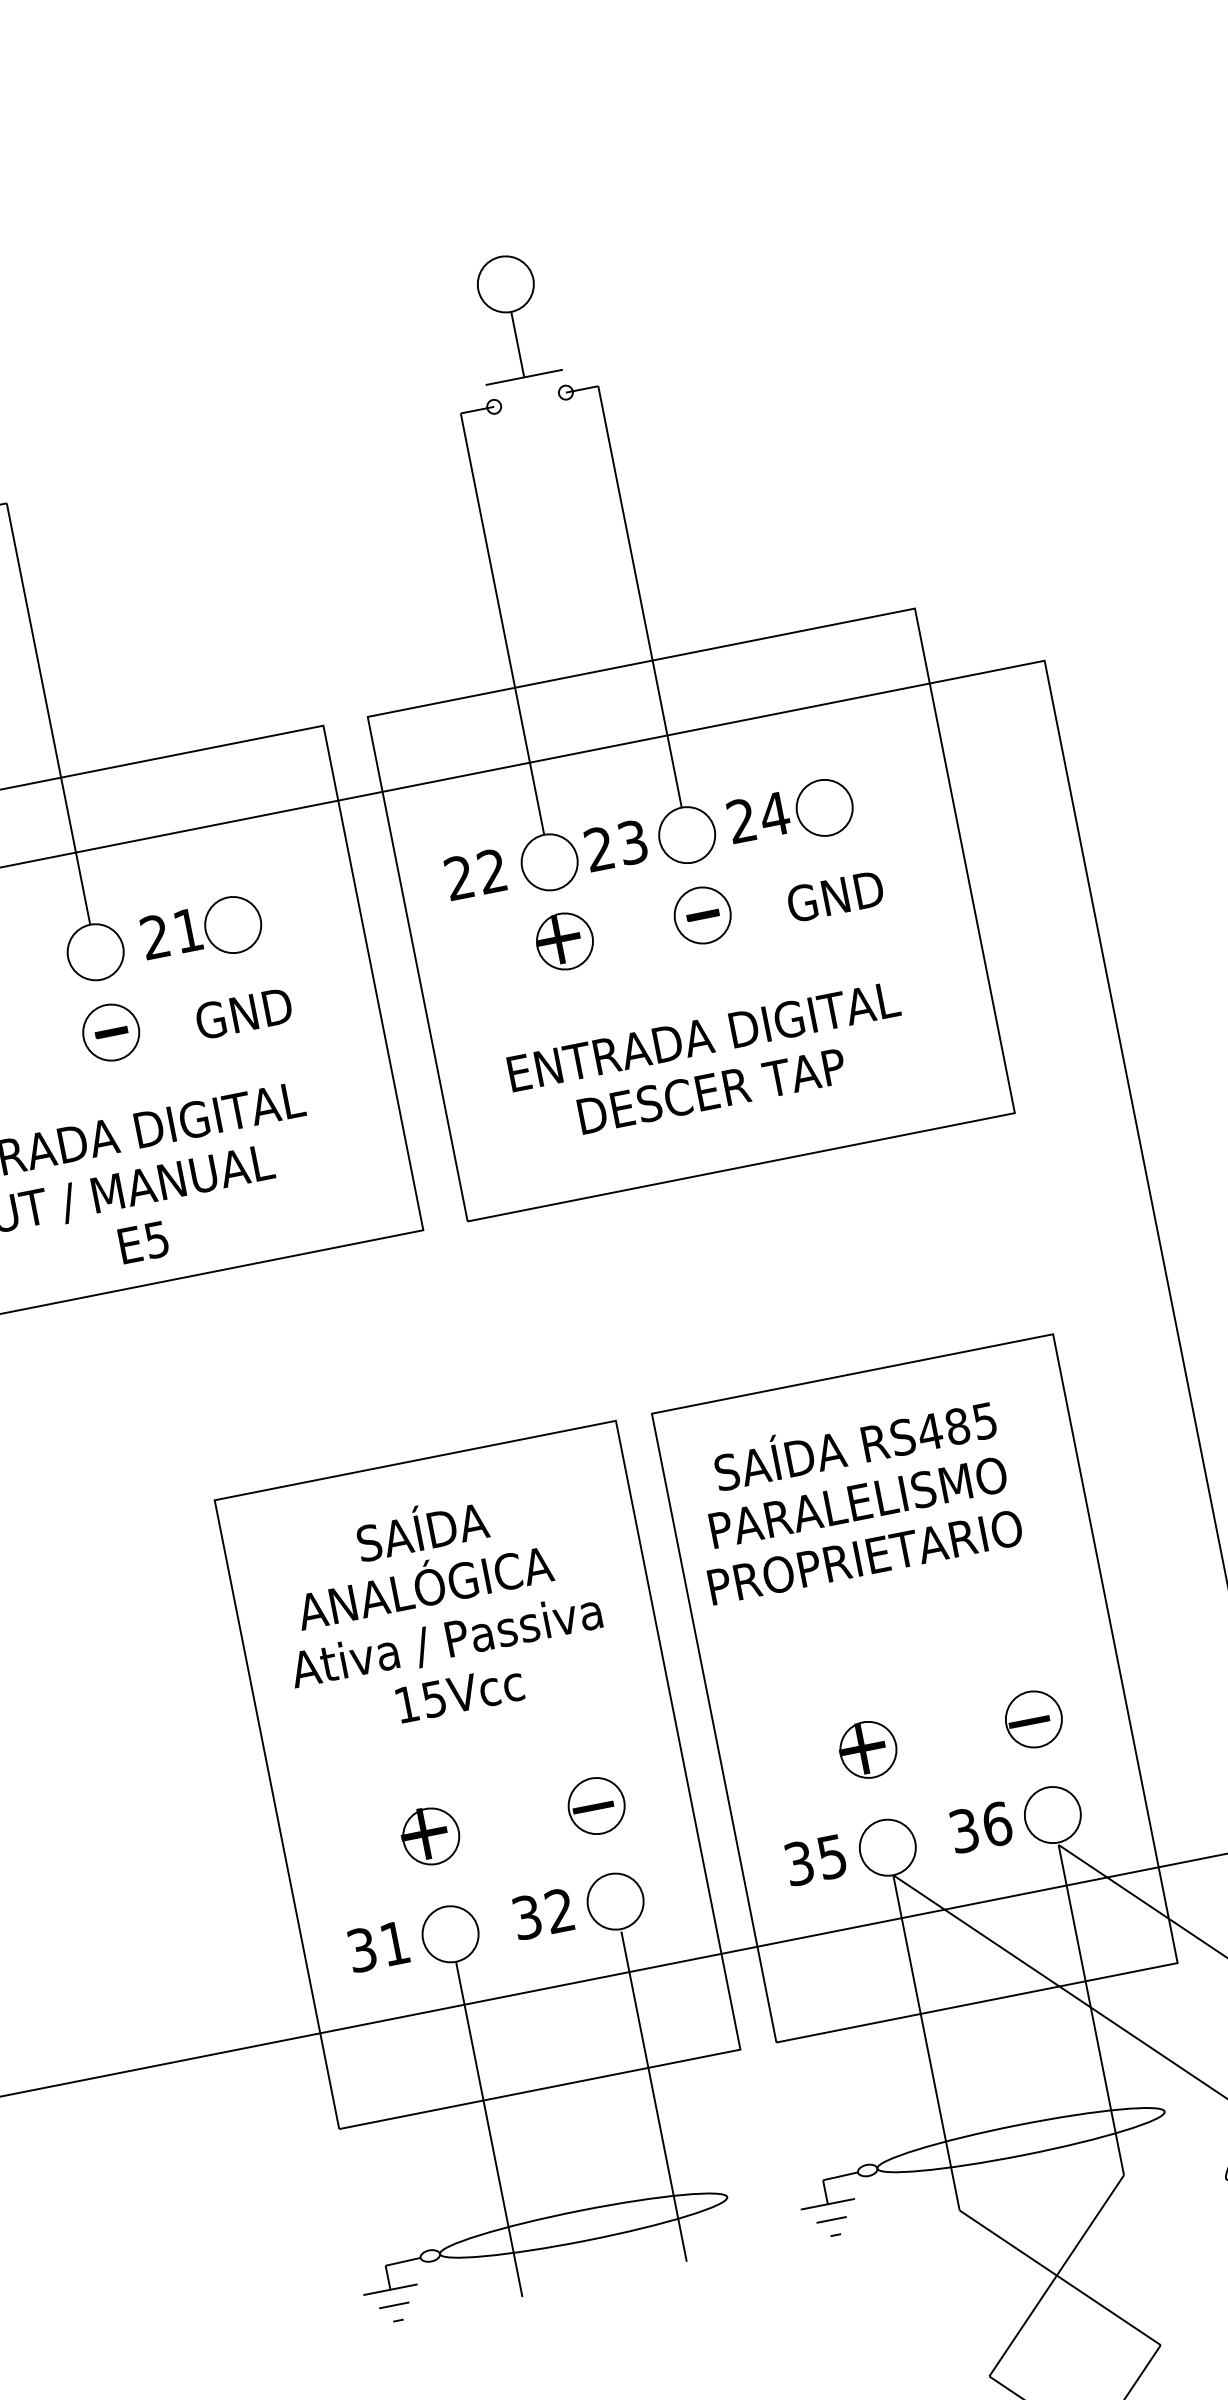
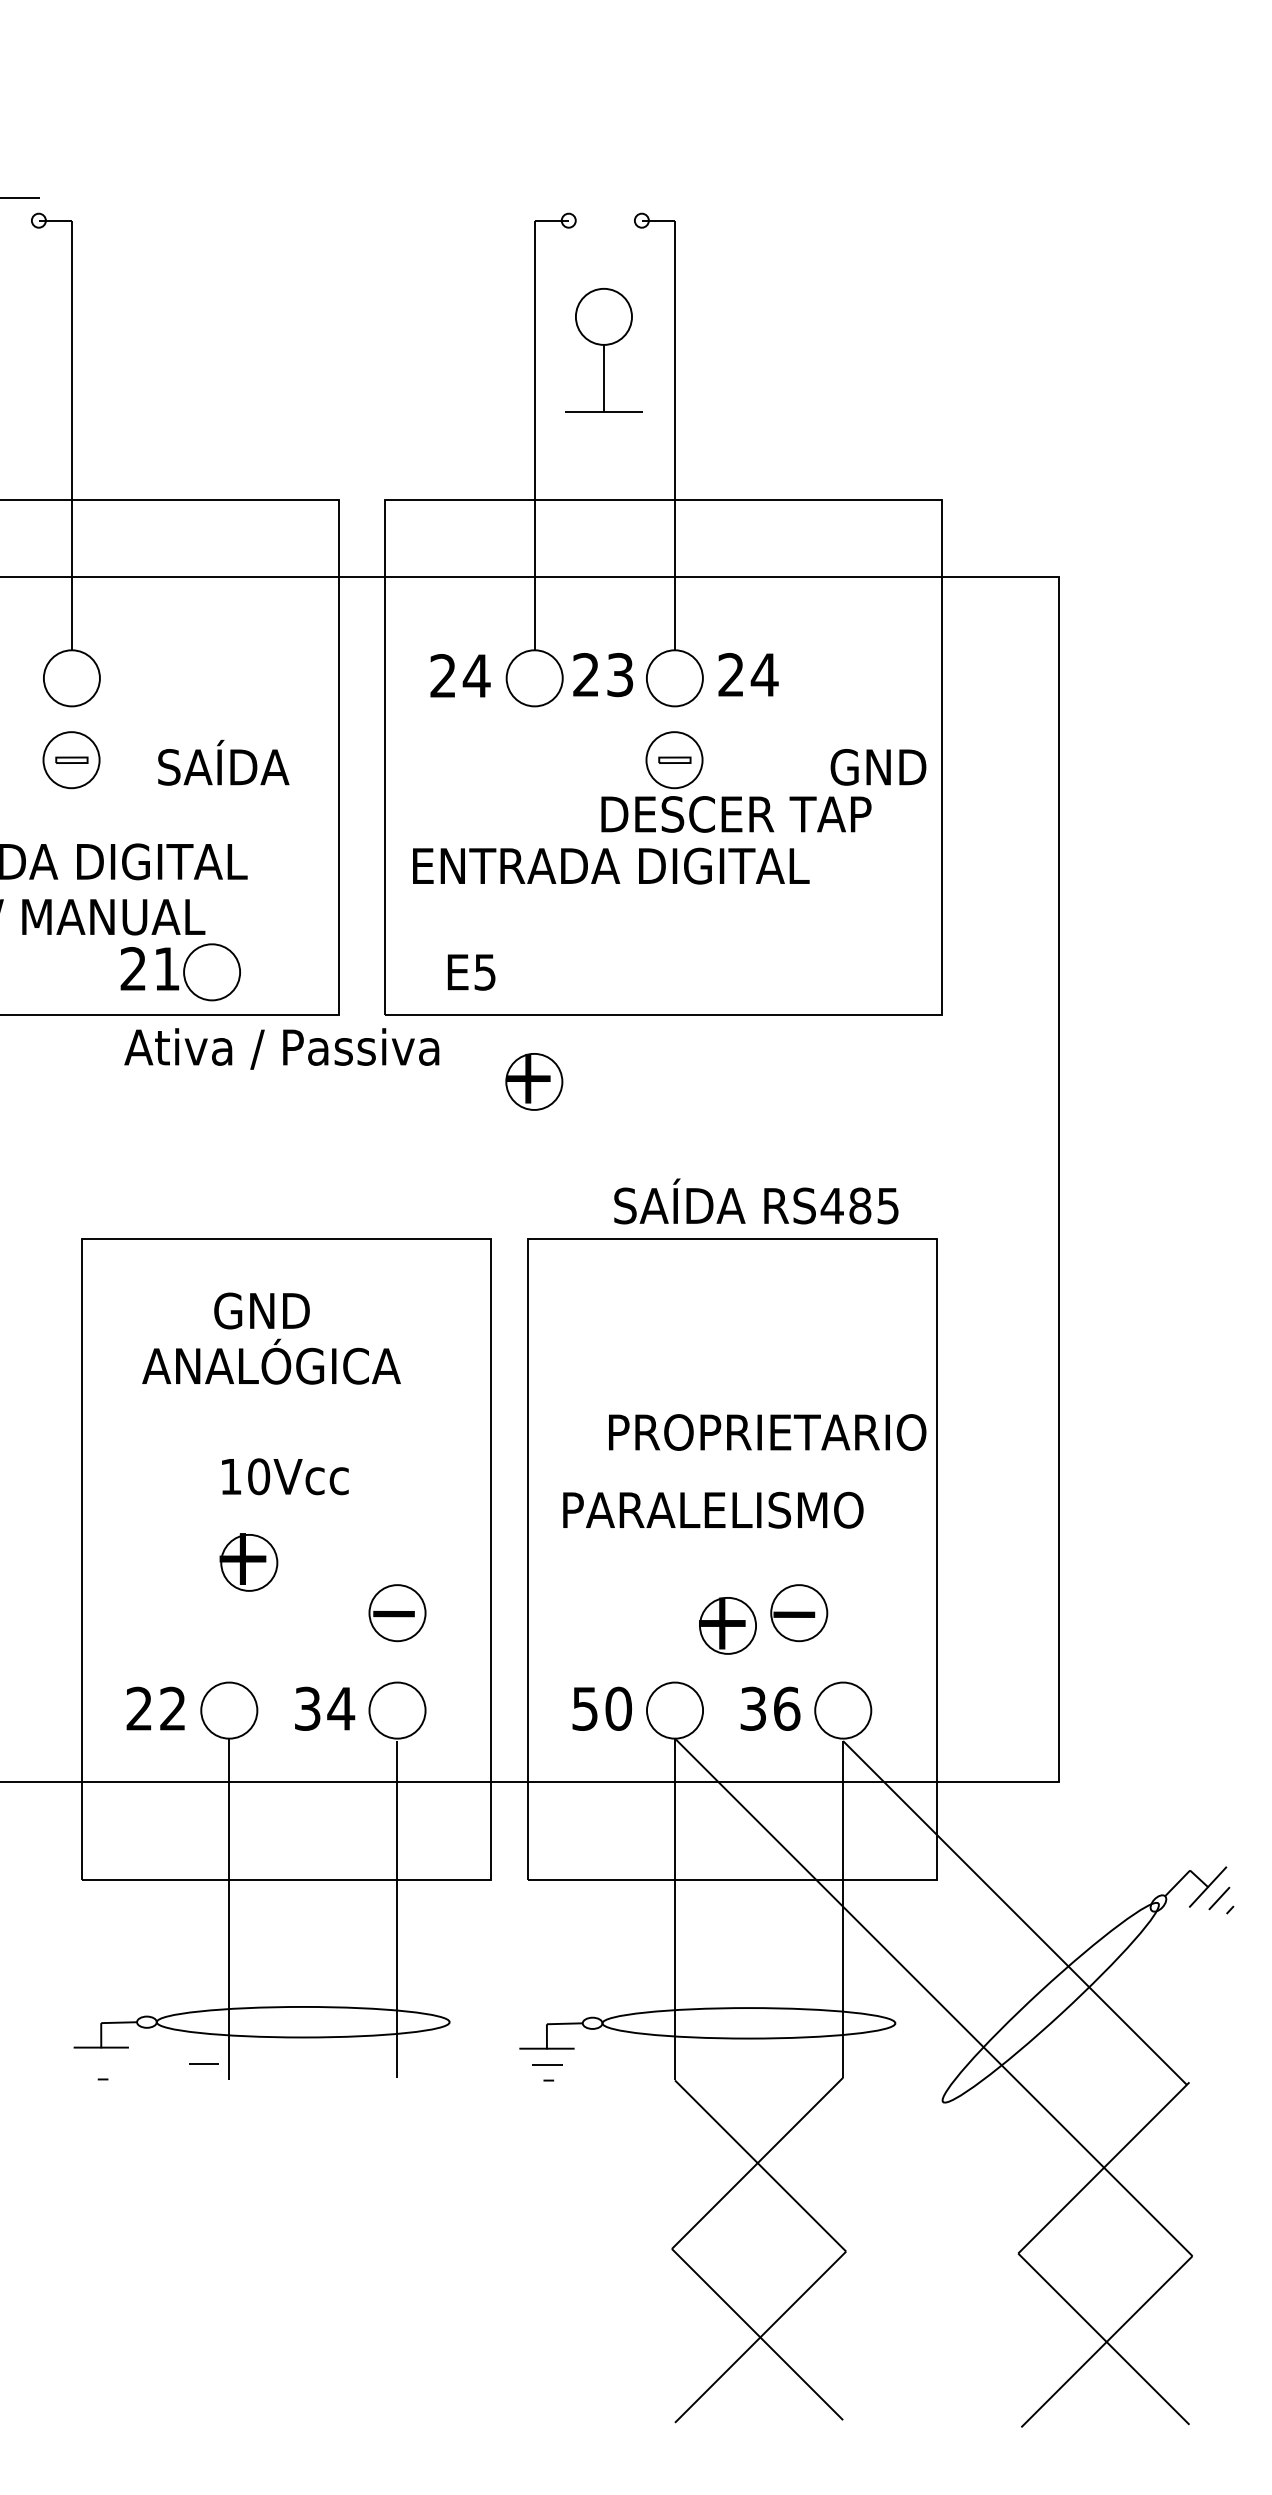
part: (511, 317) -> (603, 350), moved
part: (824, 808) -> (814, 678), removed
text: (492, 870) -> (476, 675), 22 -> 24
text: (835, 896) -> (878, 767), moved
fill: (702, 915) -> (674, 760), removed
part: (202, 931) -> (180, 972), moved
part: (565, 941) -> (534, 1081), moved
text: (260, 1005) -> (223, 762), GND -> SAÍDA
fill: (111, 1032) -> (71, 760), removed
text: (704, 1035) -> (611, 865), moved
text: (712, 1091) -> (736, 814), moved
text: (143, 1242) -> (471, 972), moved
text: (854, 1442) -> (756, 1201), moved
text: (858, 1501) -> (713, 1509), moved
text: (421, 1528) -> (279, 1306), SAÍDA -> GND
text: (865, 1557) -> (767, 1432), moved
text: (445, 1641) -> (281, 1048), moved
text: (434, 1698) -> (259, 1476), 15Vcc -> 10Vcc
part: (1034, 1719) -> (799, 1613), moved
part: (867, 1749) -> (727, 1625), moved
part: (430, 1836) -> (248, 1562), moved
text: (816, 1859) -> (602, 1708), 35 -> 50
text: (560, 1910) -> (341, 1708), 32 -> 34
text: (377, 1946) -> (155, 1708), 31 -> 22
line: (393, 2305) -> (203, 2063), moved

